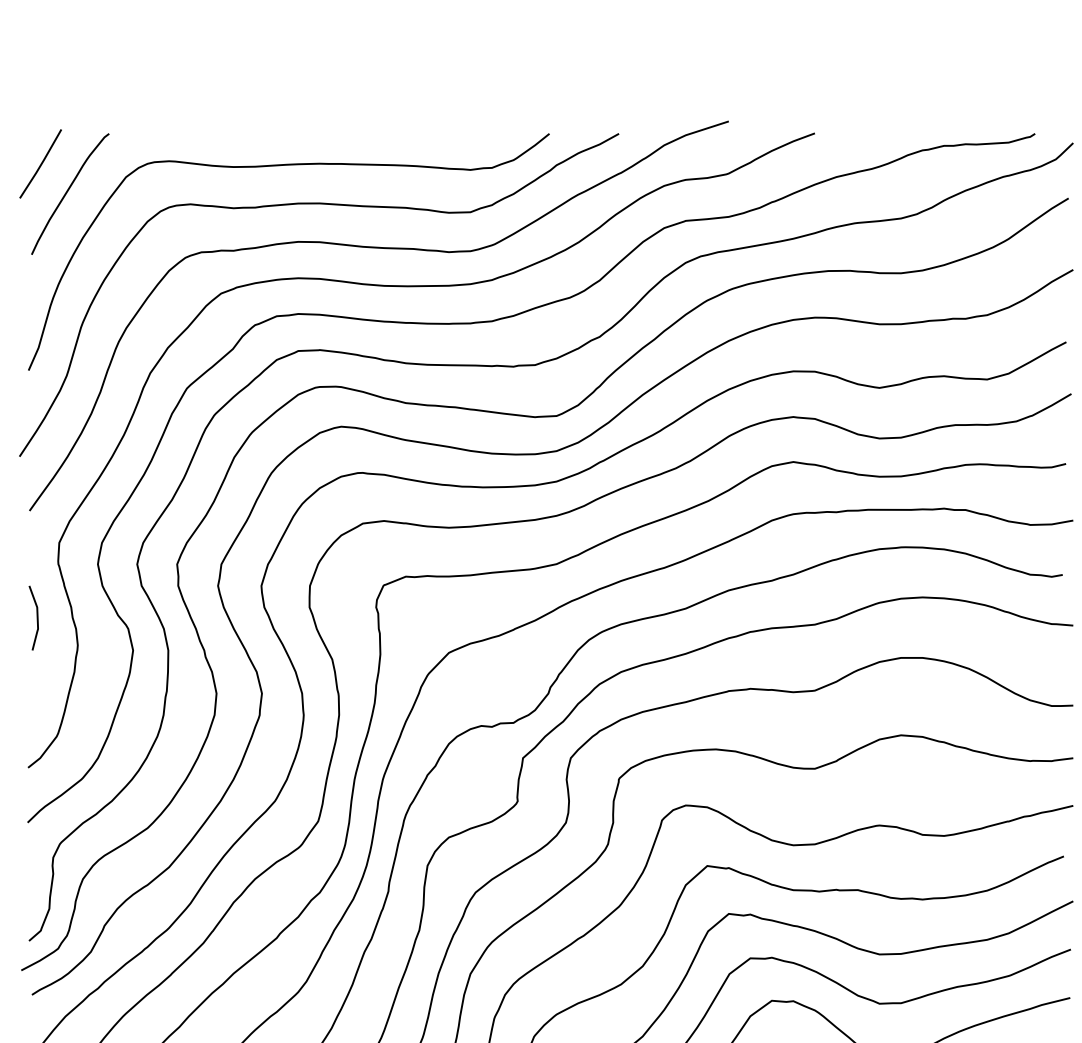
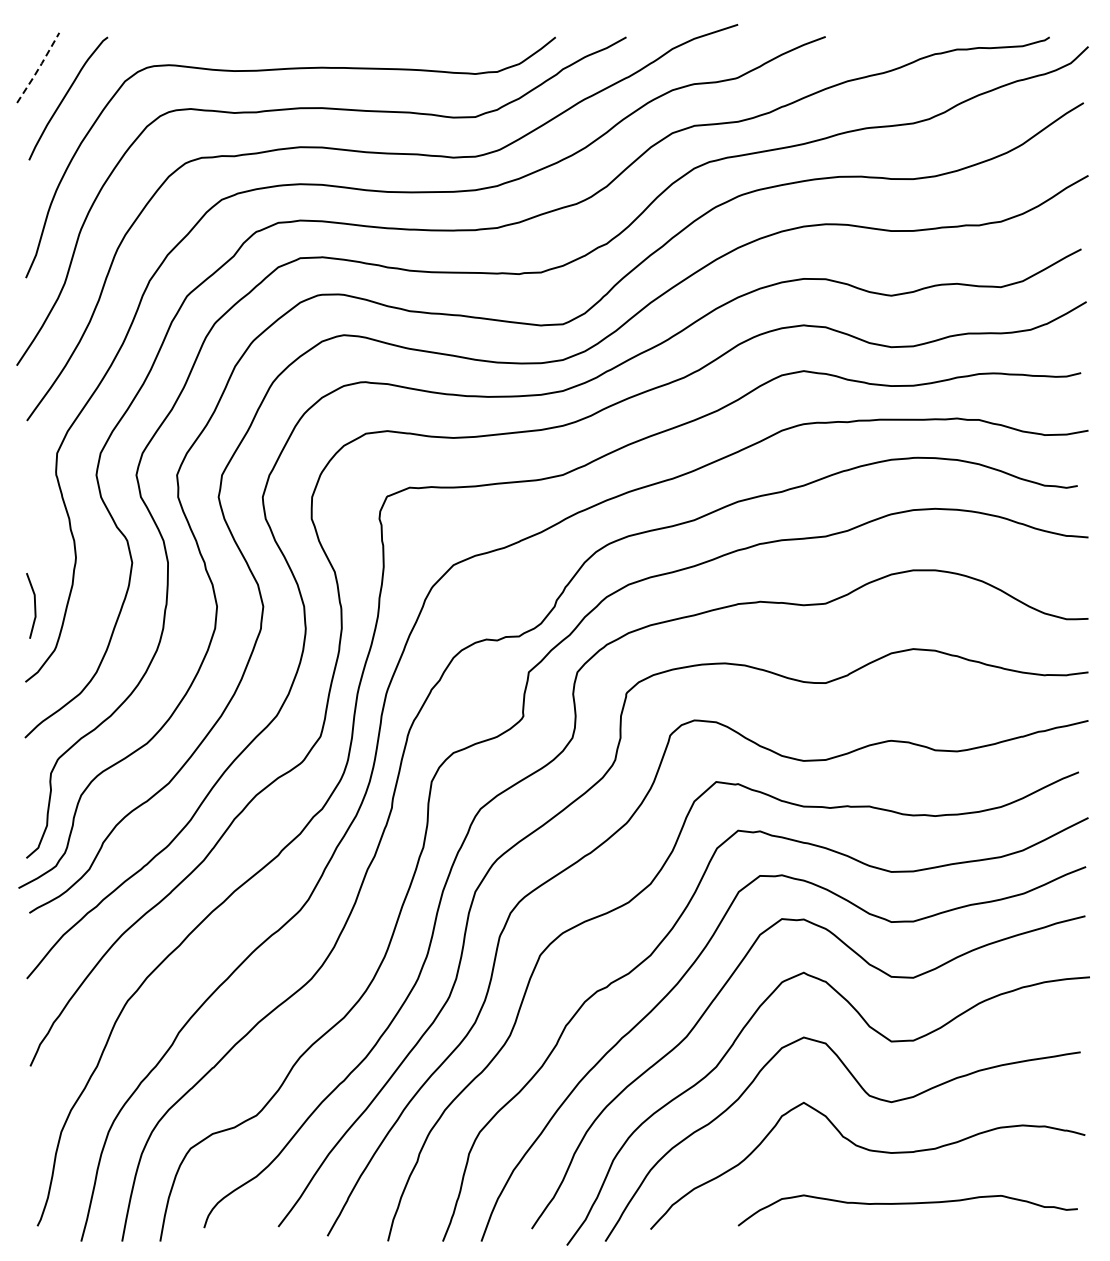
line: (41, 163) -> (39, 67), solid -> dashed
line: (37, 617) -> (34, 605), moved

